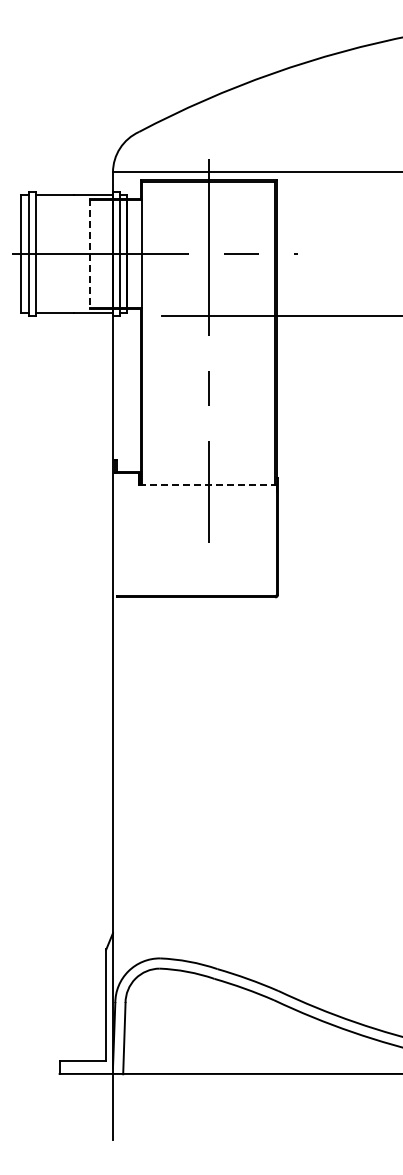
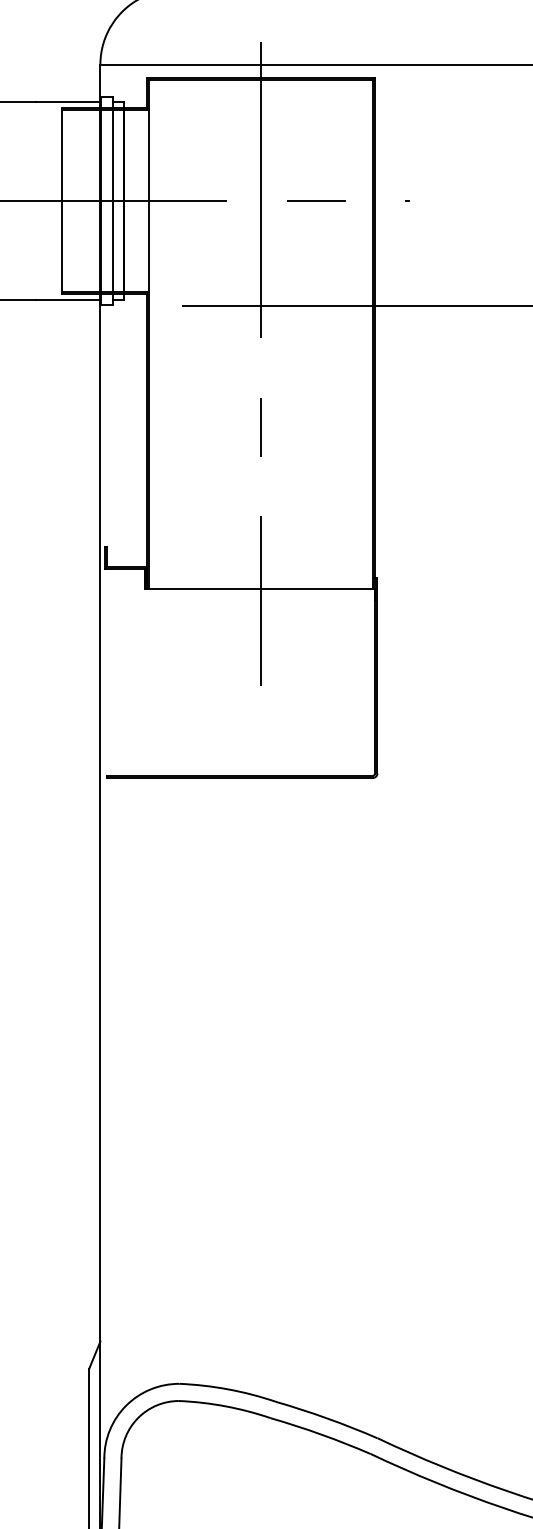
line: (89, 254) -> (60, 202), dashed -> solid
line: (208, 484) -> (260, 588), dashed -> solid

